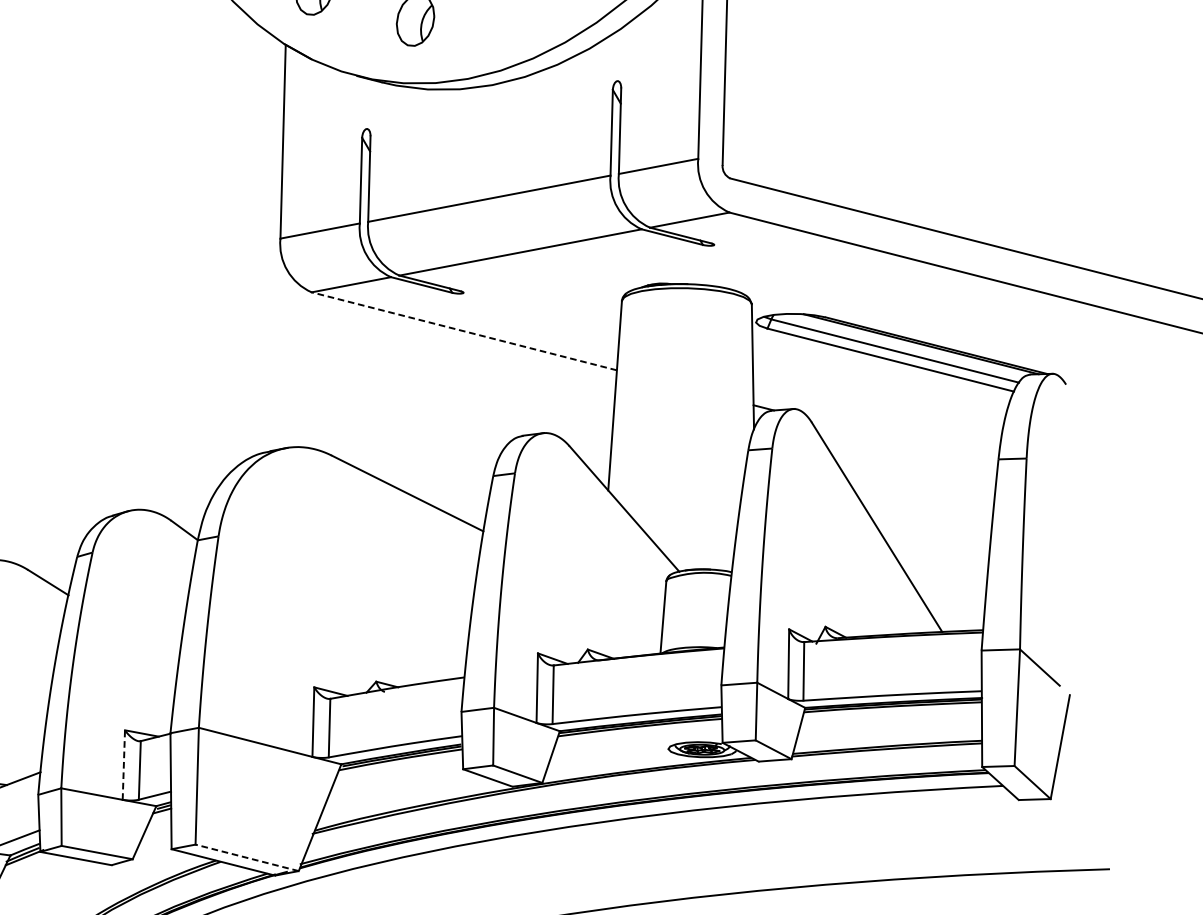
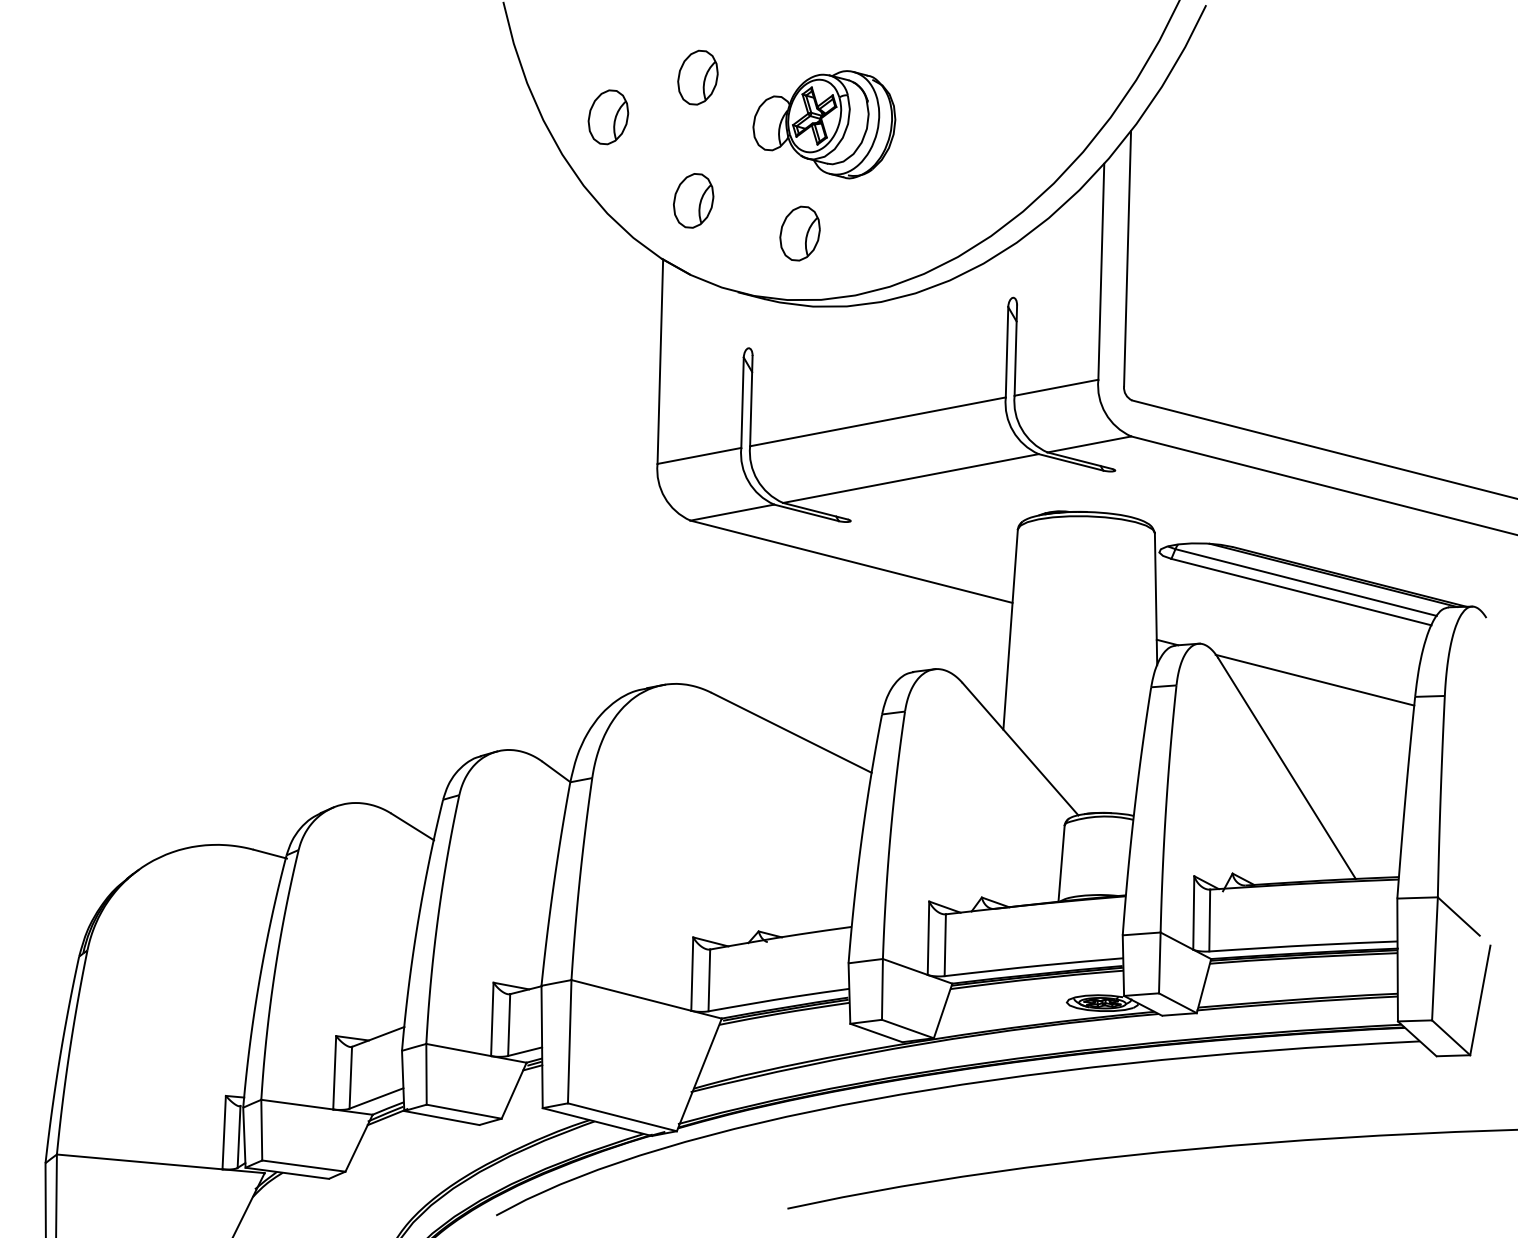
line: (464, 331) -> (851, 561), dashed -> solid
line: (903, 442) -> (1314, 679), added
line: (124, 765) -> (492, 1019), dashed -> solid
line: (246, 858) -> (621, 1117), dashed -> solid

